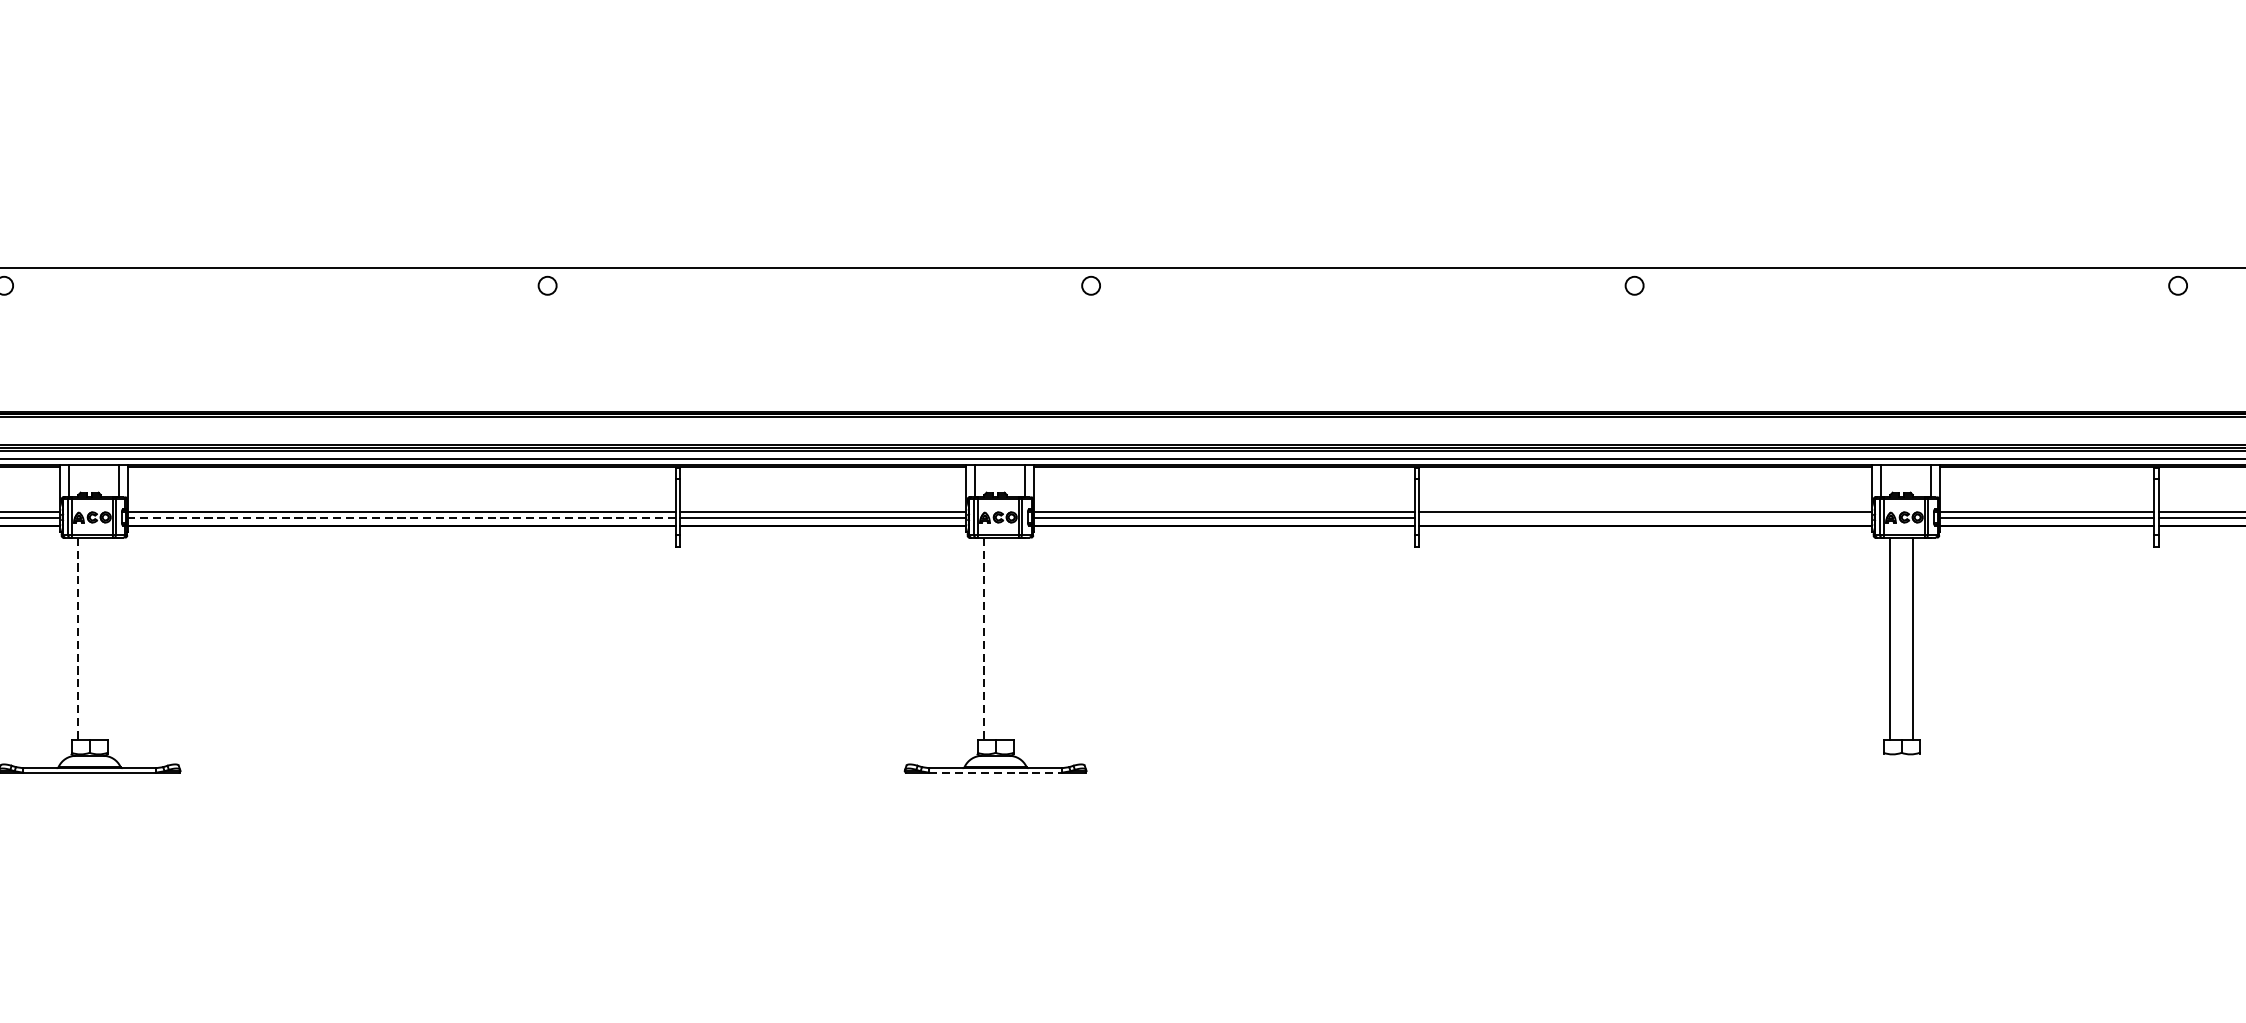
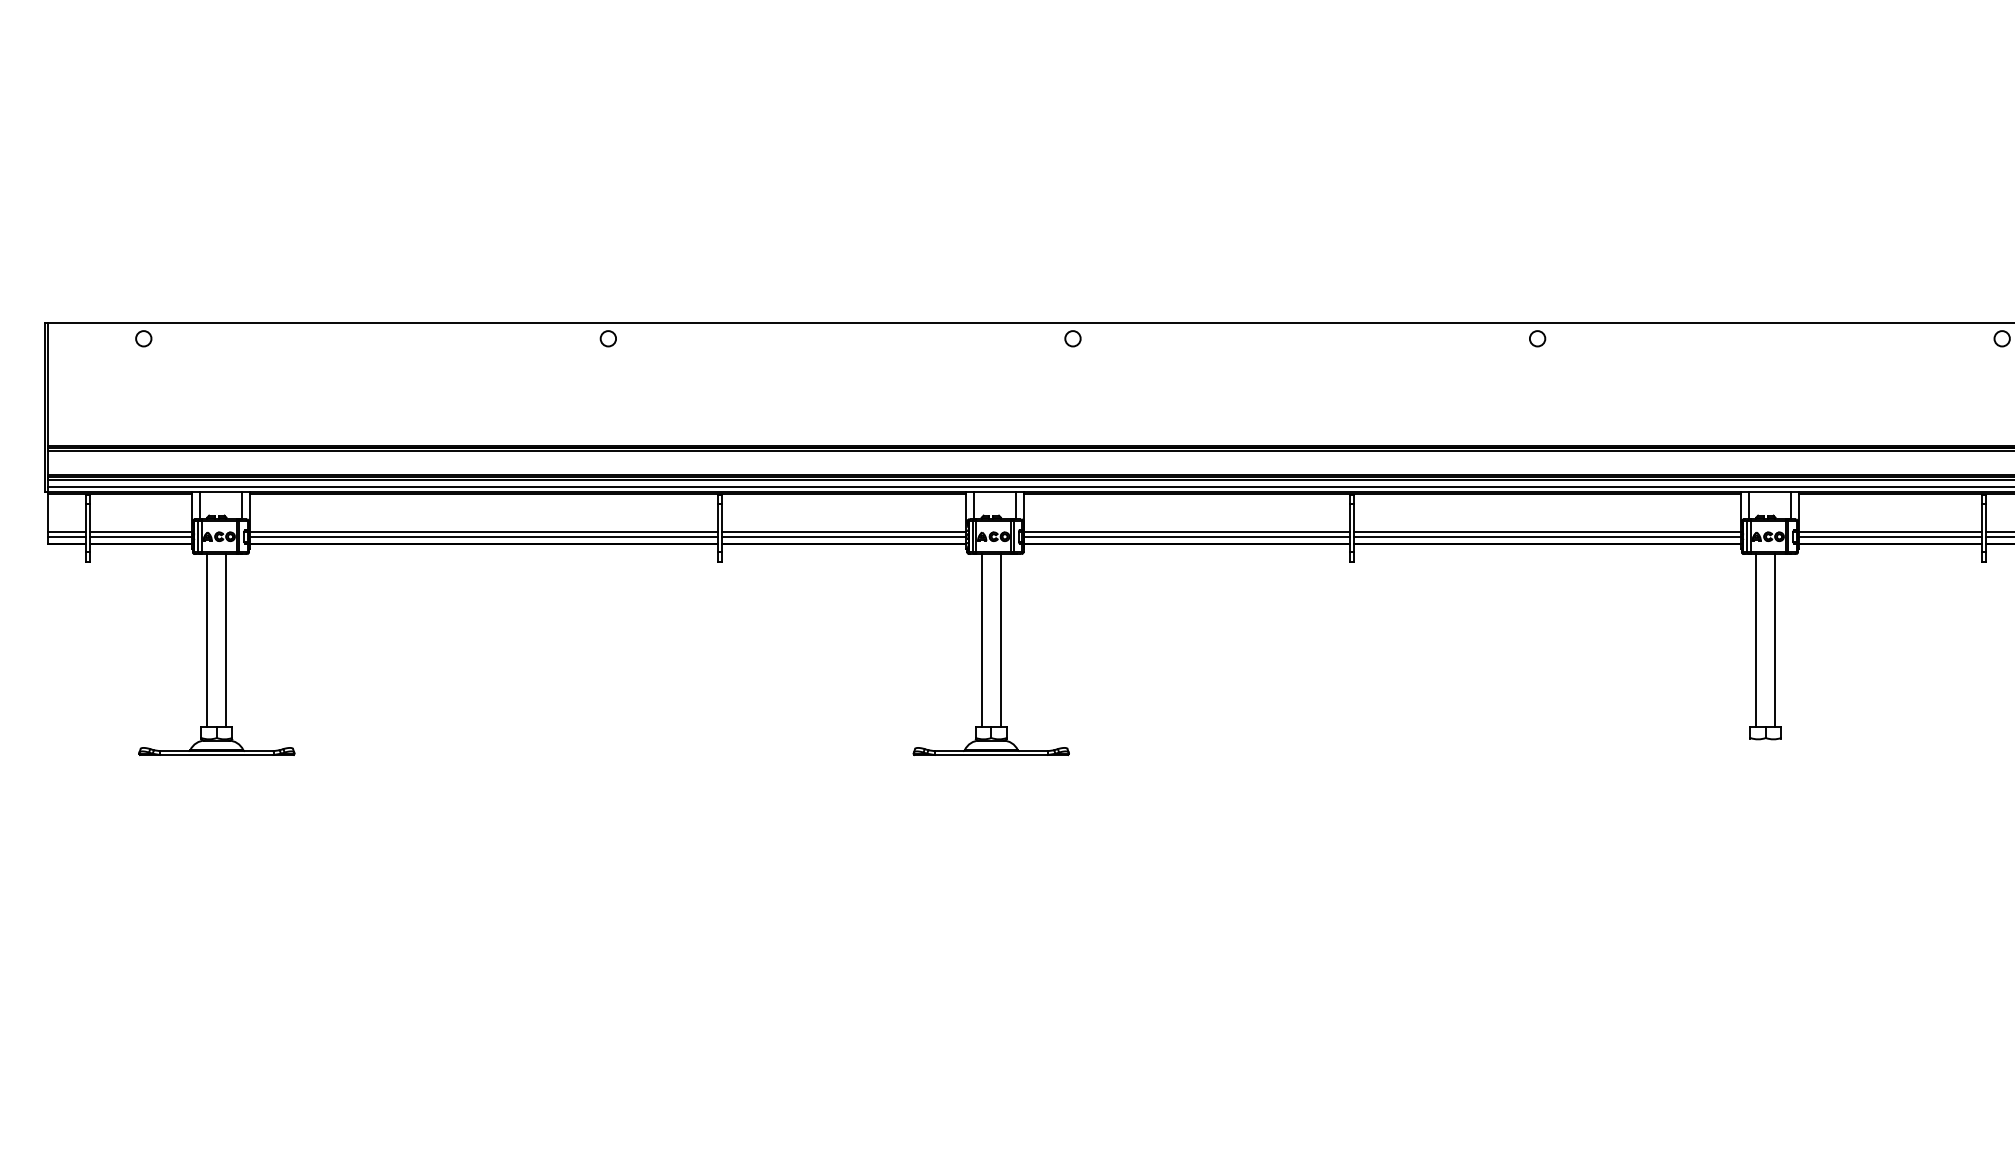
line: (401, 518) -> (483, 537), dashed -> solid
line: (1645, 518) -> (1546, 537), added
line: (78, 638) -> (207, 640), dashed -> solid
line: (100, 638) -> (226, 640), added
line: (984, 638) -> (981, 640), dashed -> solid
line: (1006, 638) -> (1000, 640), added
line: (995, 773) -> (991, 755), dashed -> solid

